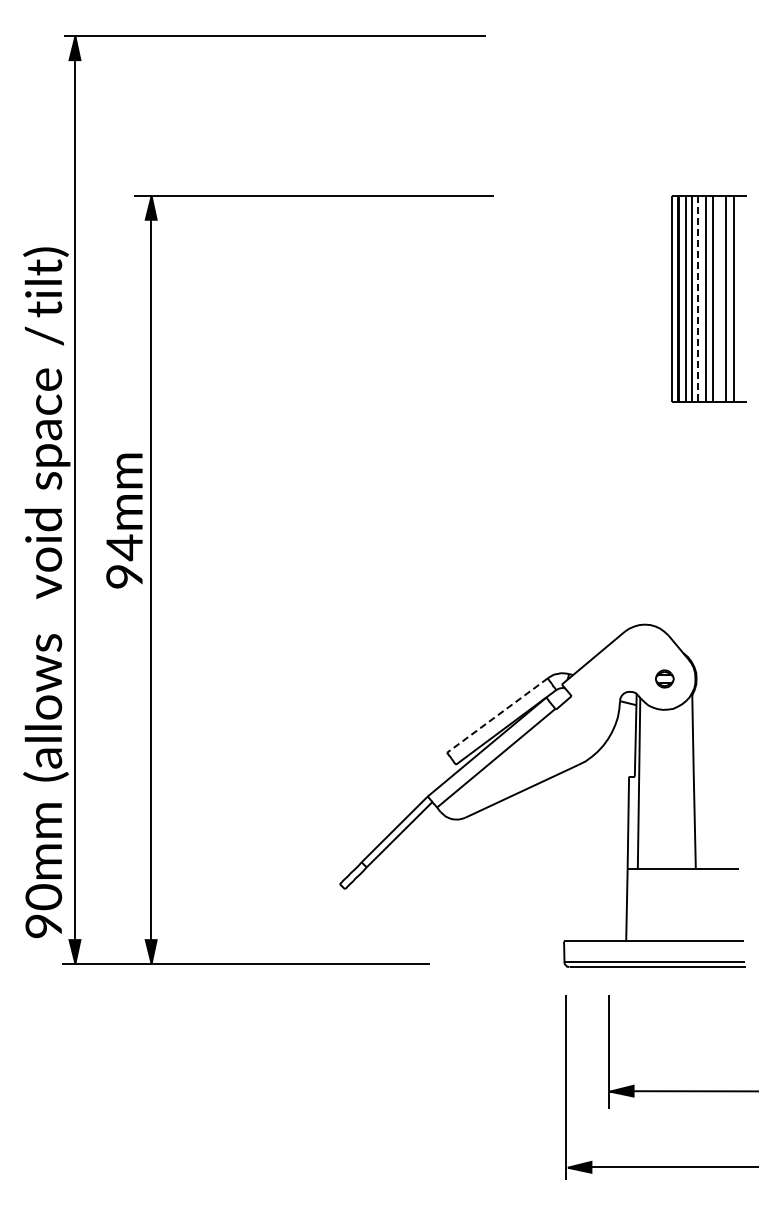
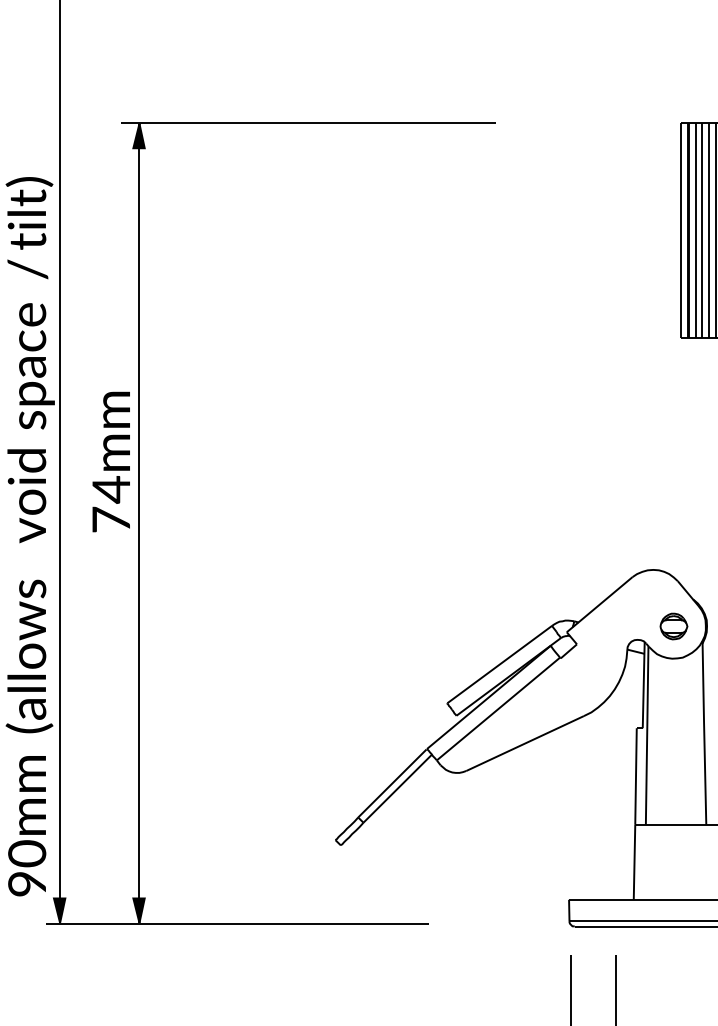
line: (698, 298) -> (709, 230), dashed -> solid
text: (124, 576) -> (111, 519), 94mm -> 74mm
part: (664, 678) -> (673, 626), size x1.43
line: (497, 715) -> (499, 664), dashed -> solid

